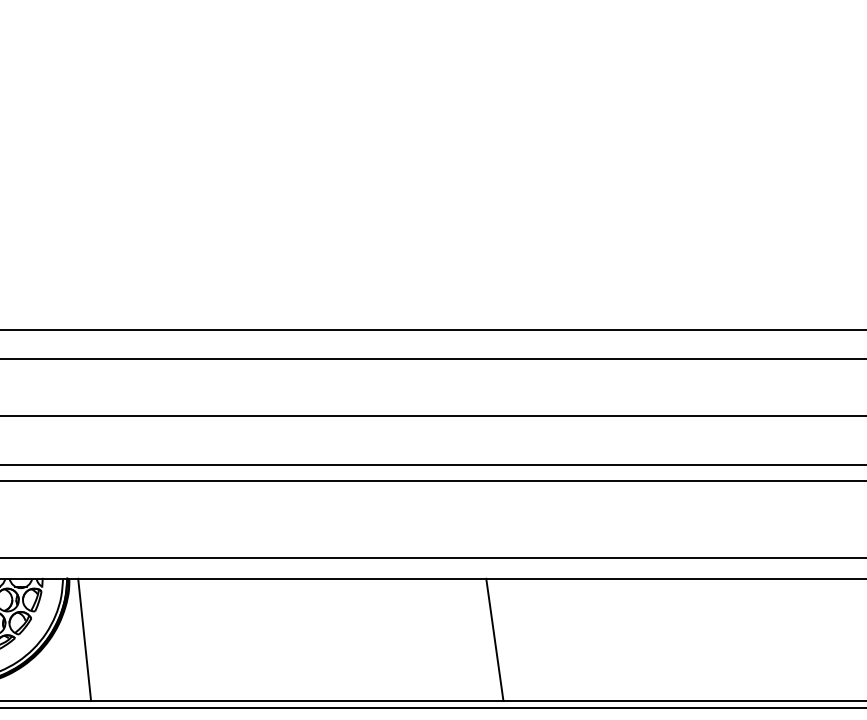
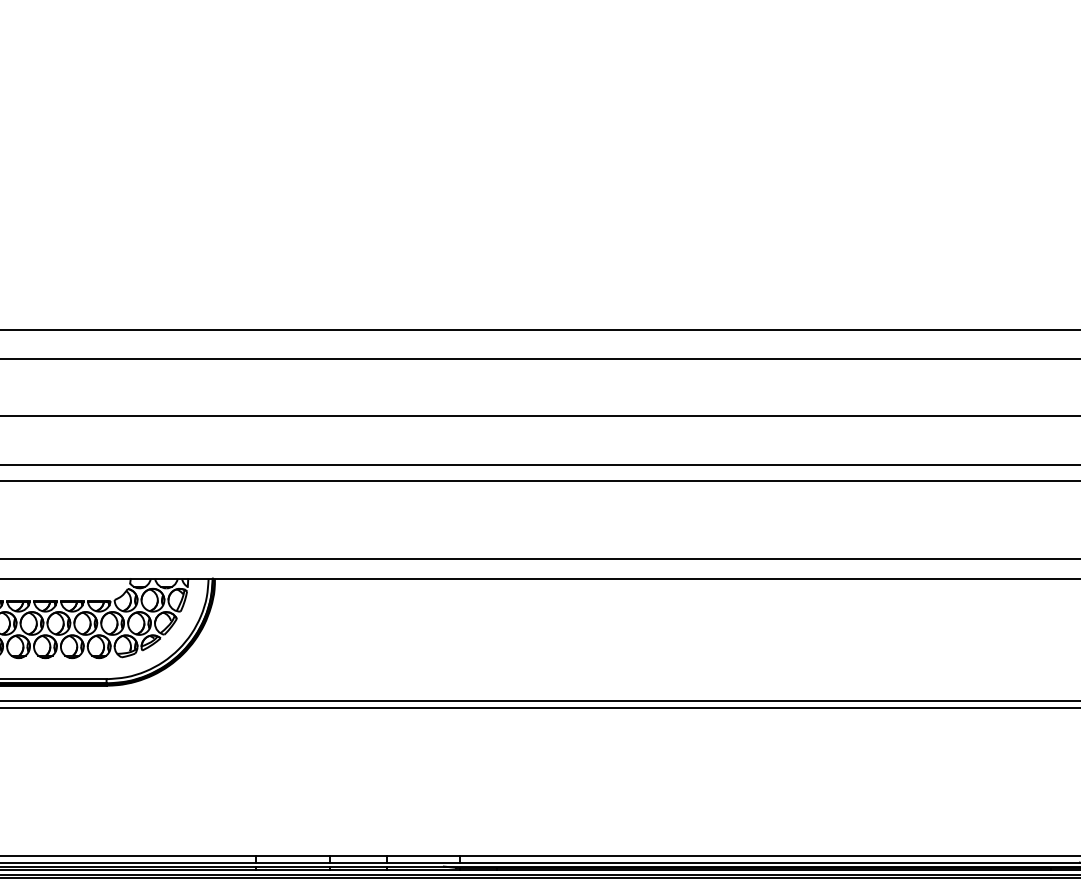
line: (83, 639) -> (229, 639), removed
line: (493, 639) -> (639, 639), removed

